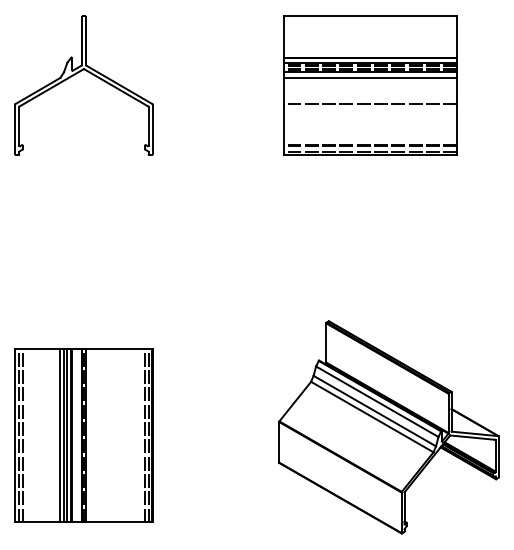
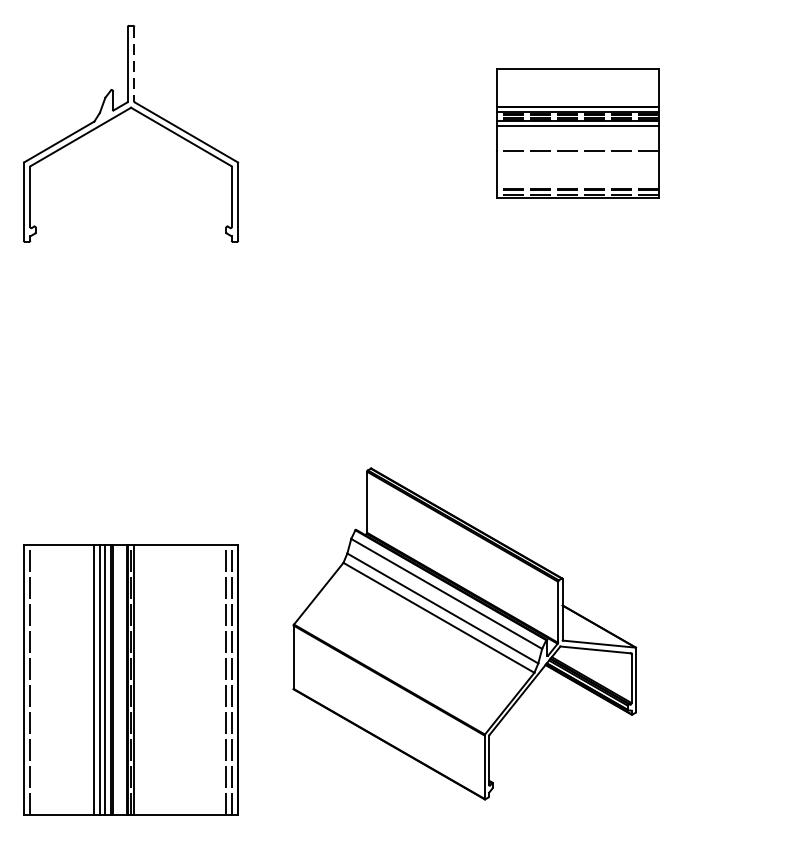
line: (86, 41) -> (135, 64), solid -> dashed
part: (370, 85) -> (578, 133), size x0.6
part: (388, 427) -> (464, 634), moved
line: (22, 435) -> (35, 679), removed

